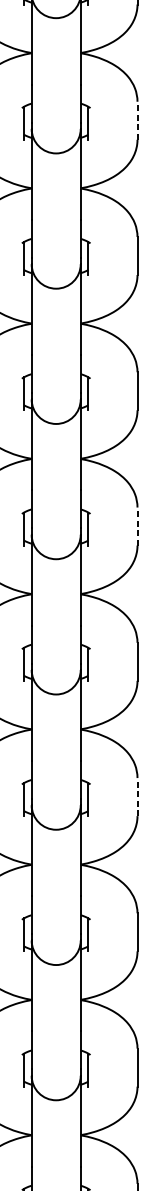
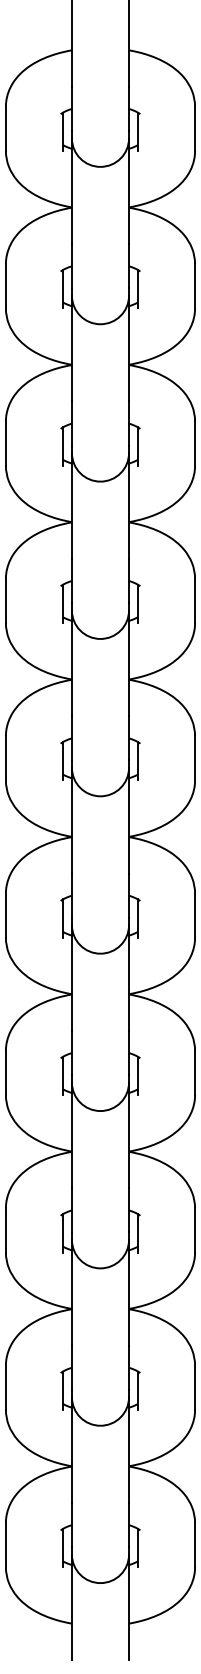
line: (137, 120) -> (195, 285), dashed -> solid
line: (137, 525) -> (195, 757), dashed -> solid
line: (137, 796) -> (195, 1072), dashed -> solid

